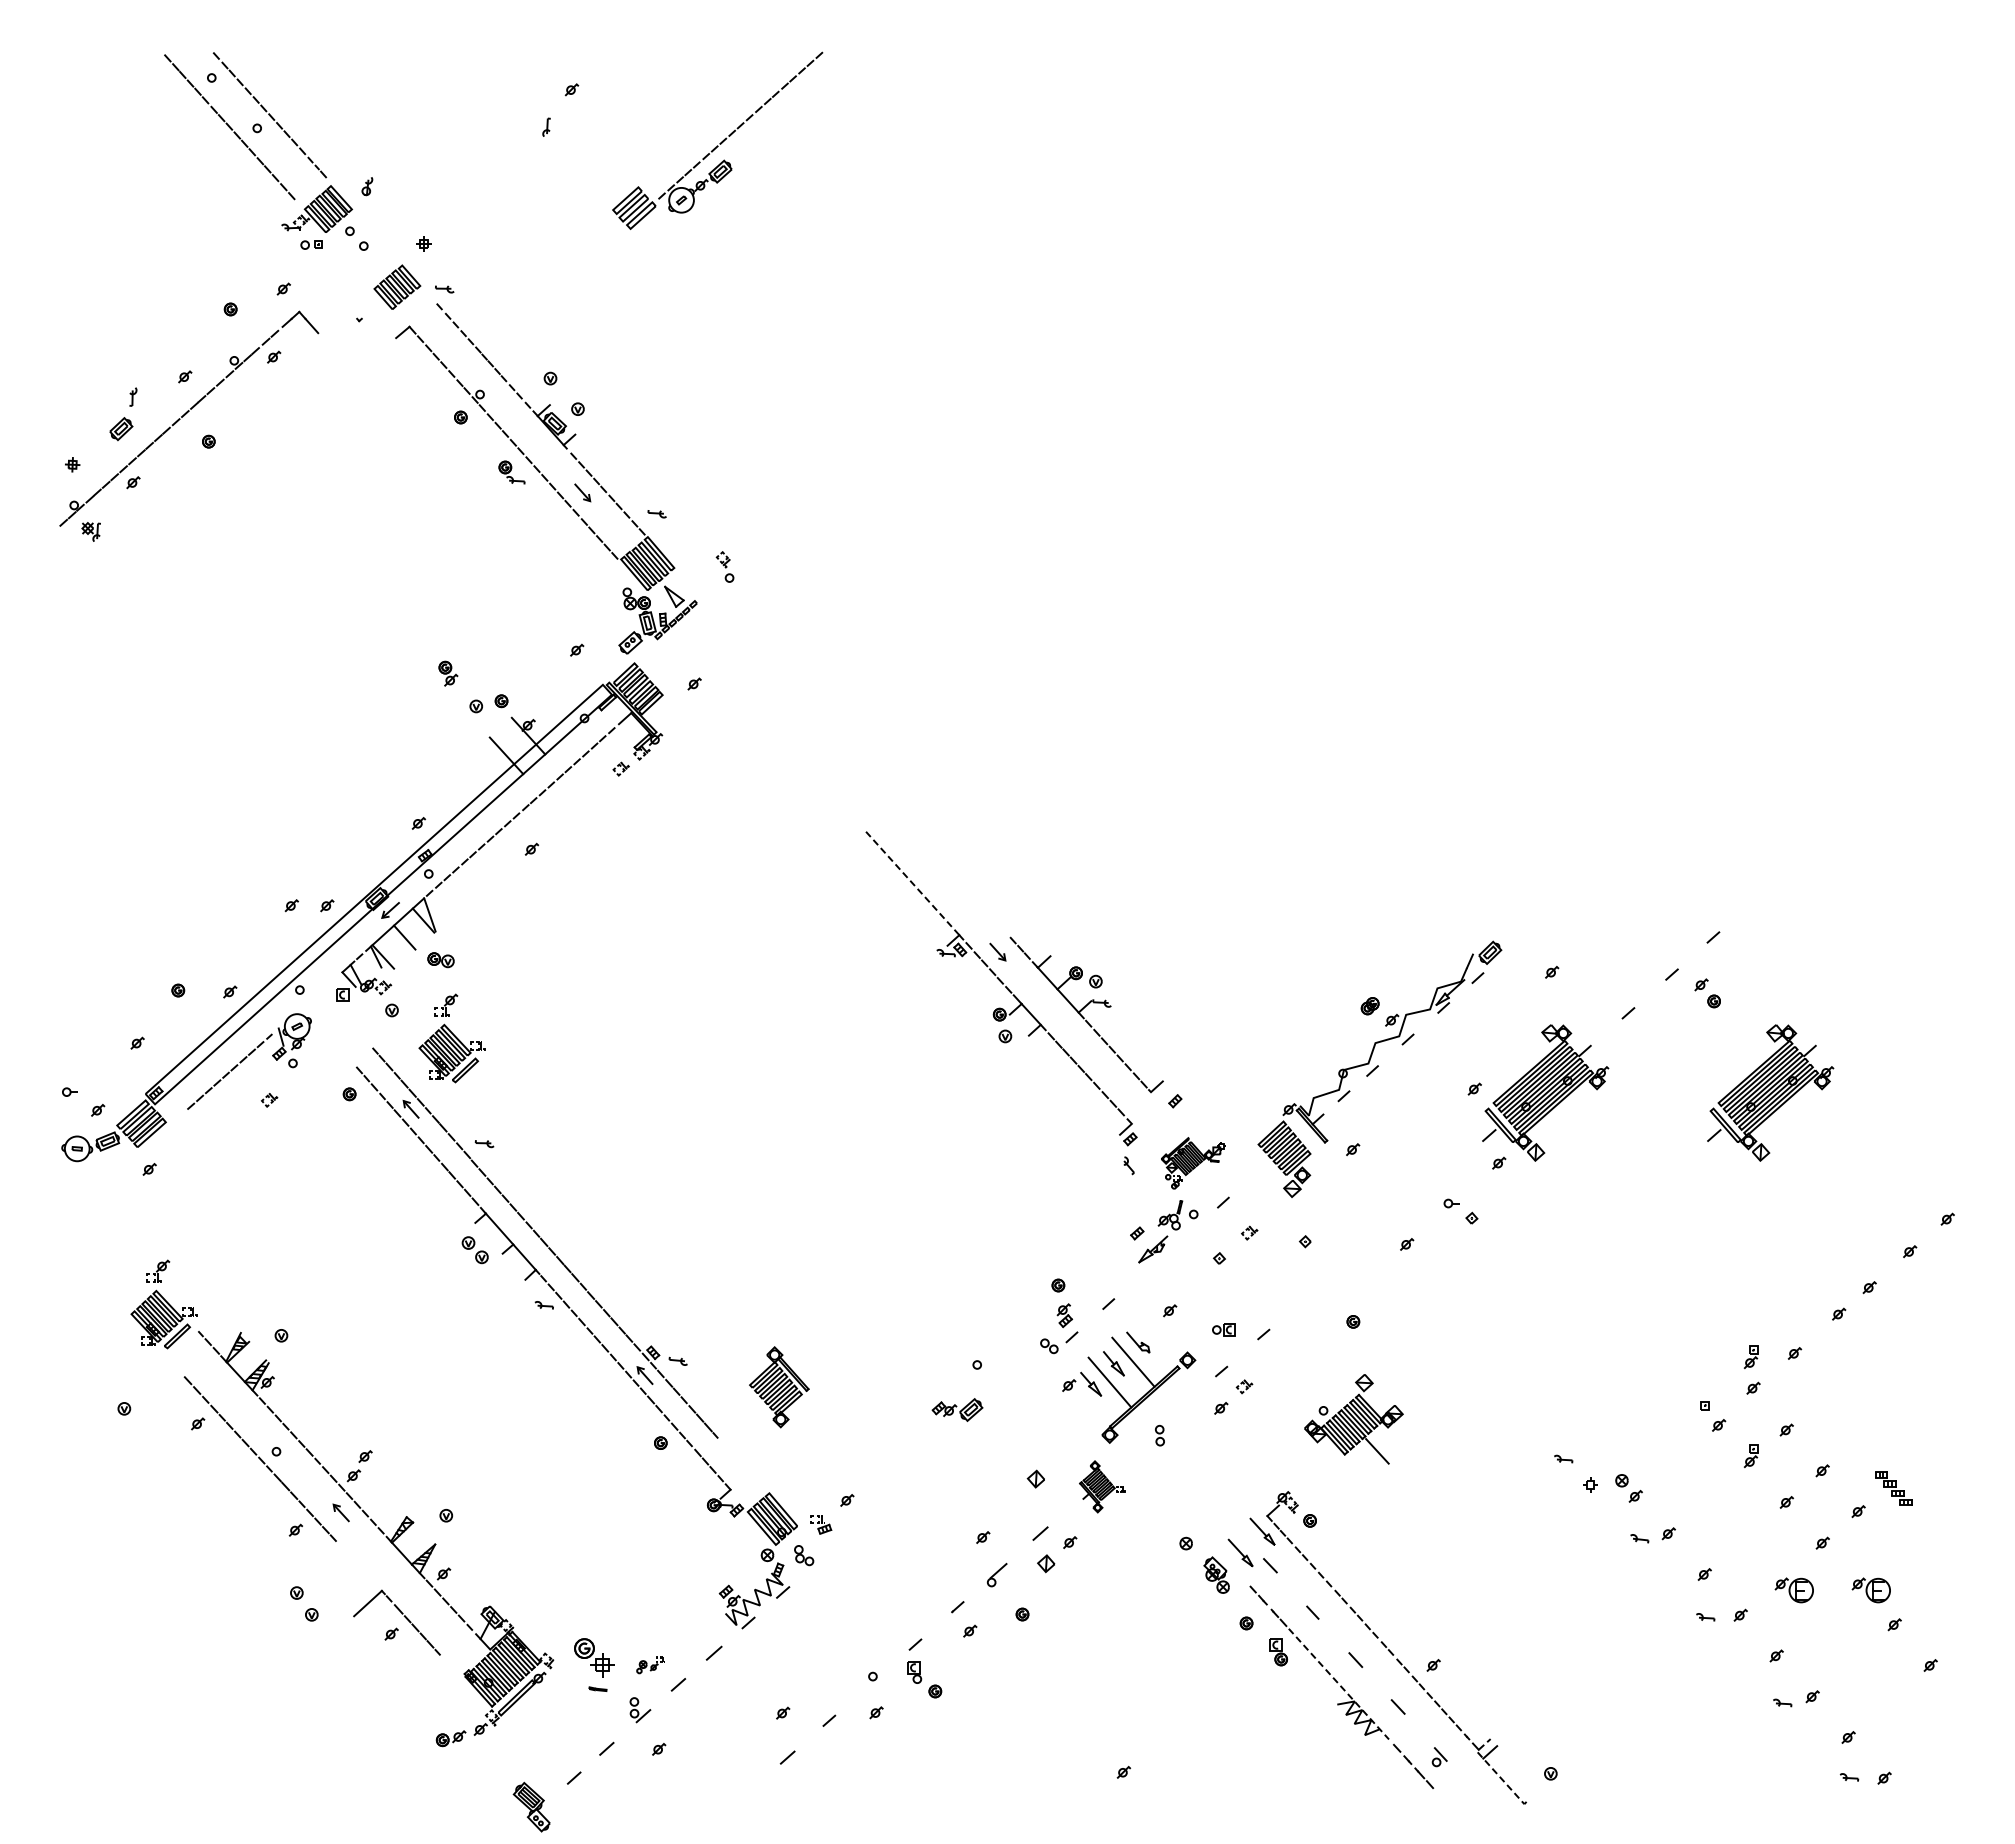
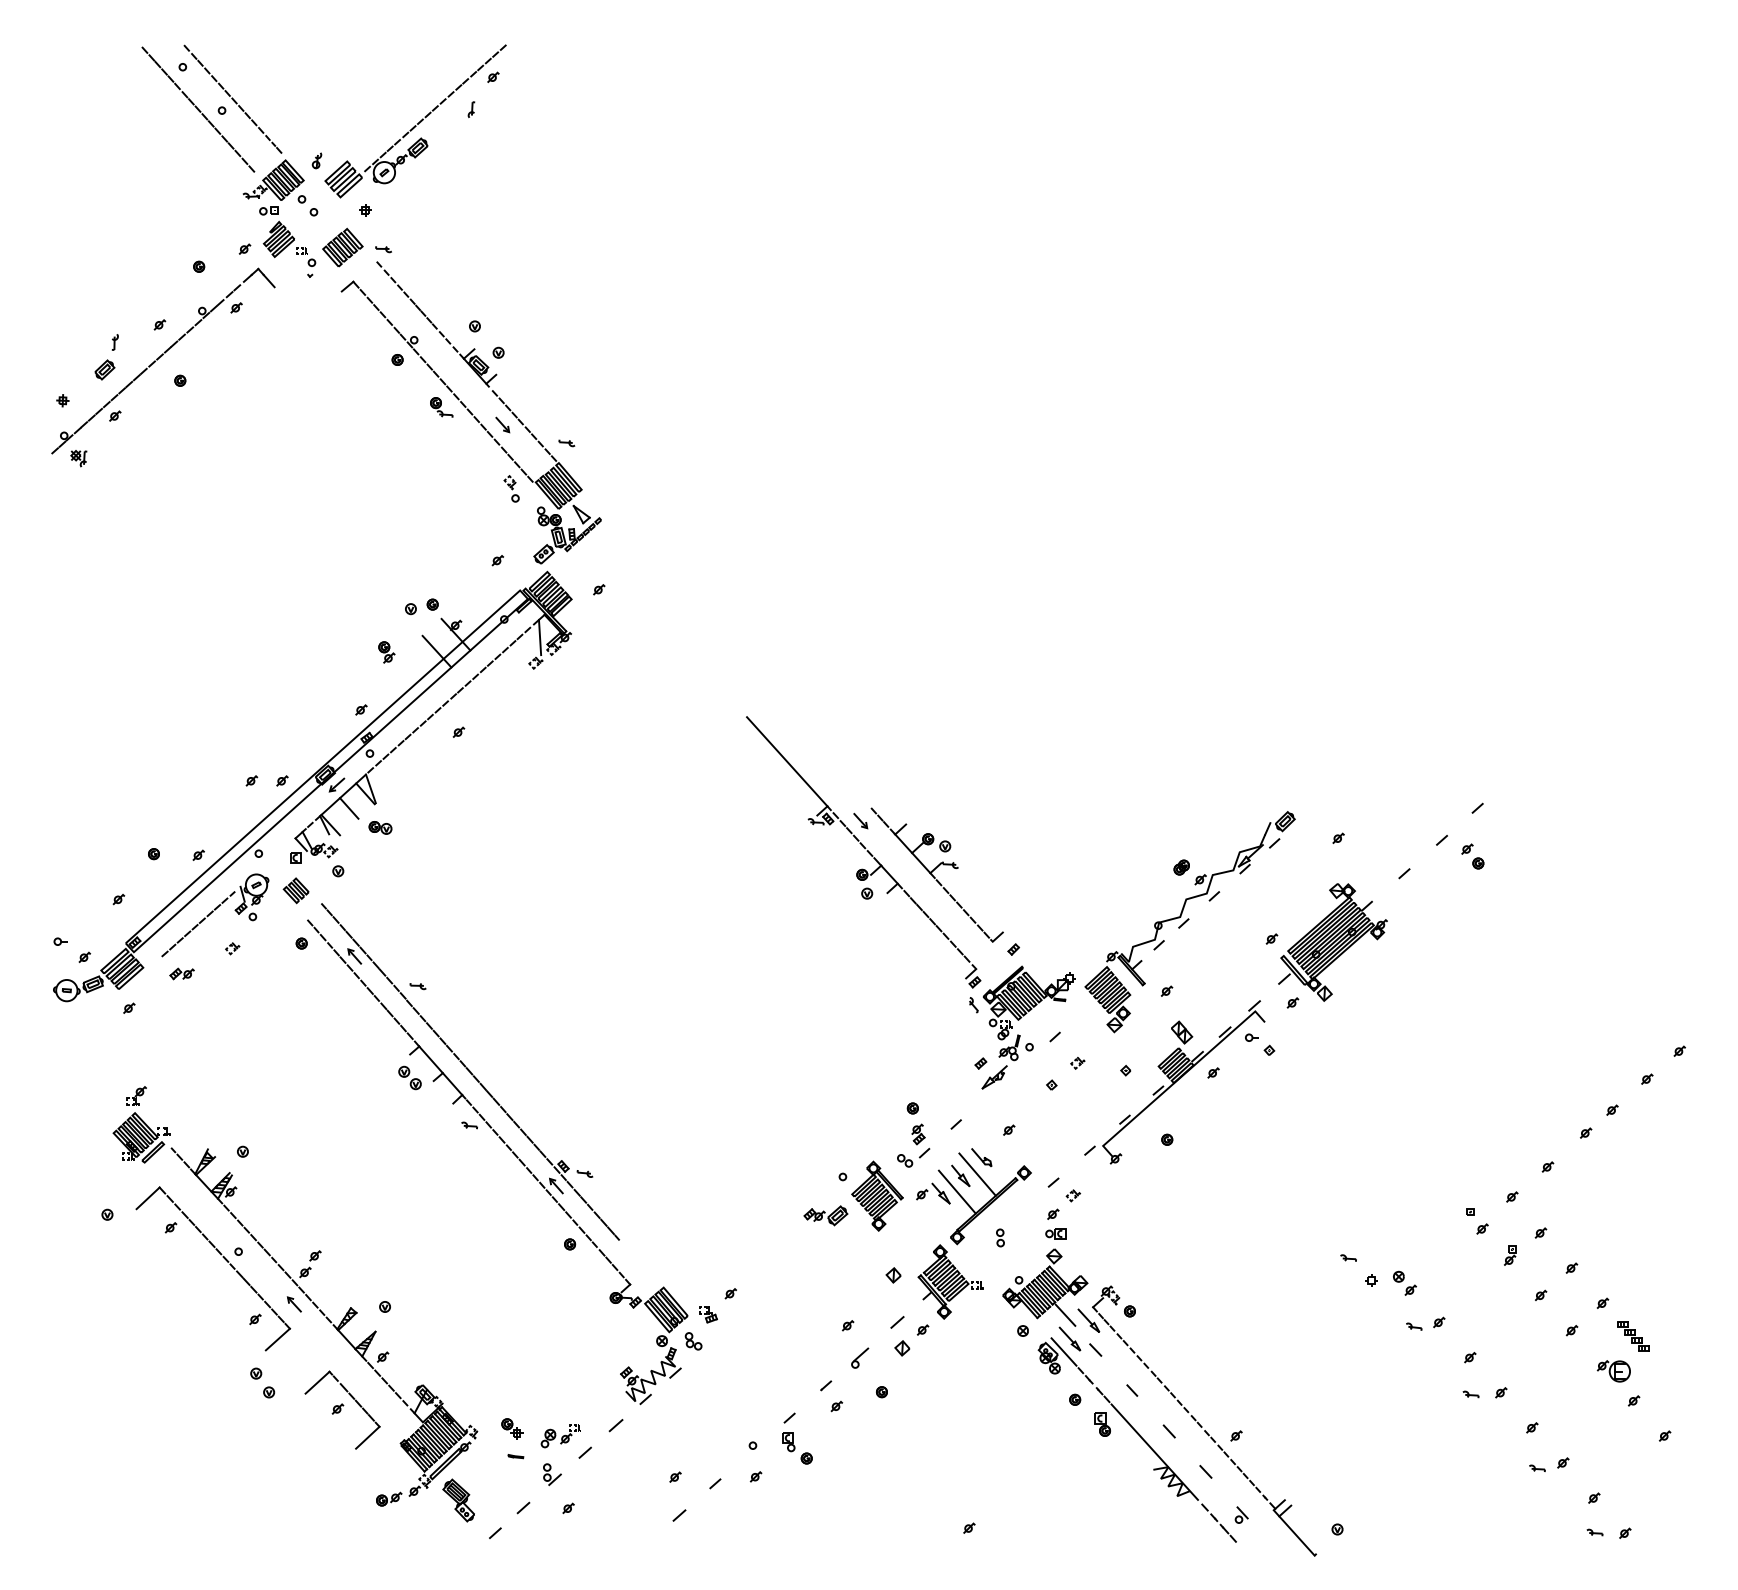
part: (717, 140) -> (415, 121), moved
part: (335, 282) -> (289, 243), added
part: (724, 566) -> (511, 488), moved
part: (448, 673) -> (386, 652), moved
line: (625, 738) -> (539, 636), added
line: (912, 883) -> (787, 761), dashed -> solid
part: (342, 1032) -> (295, 890), added
part: (451, 1038) -> (389, 895), removed
part: (1770, 1092) -> (1526, 942), removed
part: (210, 1129) -> (181, 973), added
part: (1193, 1163) -> (1029, 1003), size x1.67
part: (1372, 1255) -> (1183, 1082), added
part: (1223, 1329) -> (1055, 1233), moved
part: (1750, 1357) -> (1509, 1170), removed
part: (779, 1387) -> (877, 1196), moved
line: (171, 1389) -> (148, 1198), added
part: (1353, 1419) -> (1044, 1287), moved
part: (1102, 1486) -> (950, 1281), size x1.67
part: (1893, 1488) -> (1632, 1336), moved
line: (321, 1553) -> (277, 1339), added
line: (1233, 1567) -> (1063, 1351), added
part: (1793, 1590) -> (1546, 1371), removed
part: (593, 1656) -> (512, 1428), size x0.62
part: (650, 1665) -> (561, 1436), size x1.67
line: (425, 1667) -> (367, 1437), added
line: (1338, 1684) -> (1154, 1452), dashed -> solid
line: (1495, 1772) -> (1289, 1528), dashed -> solid
part: (531, 1806) -> (458, 1499), moved

